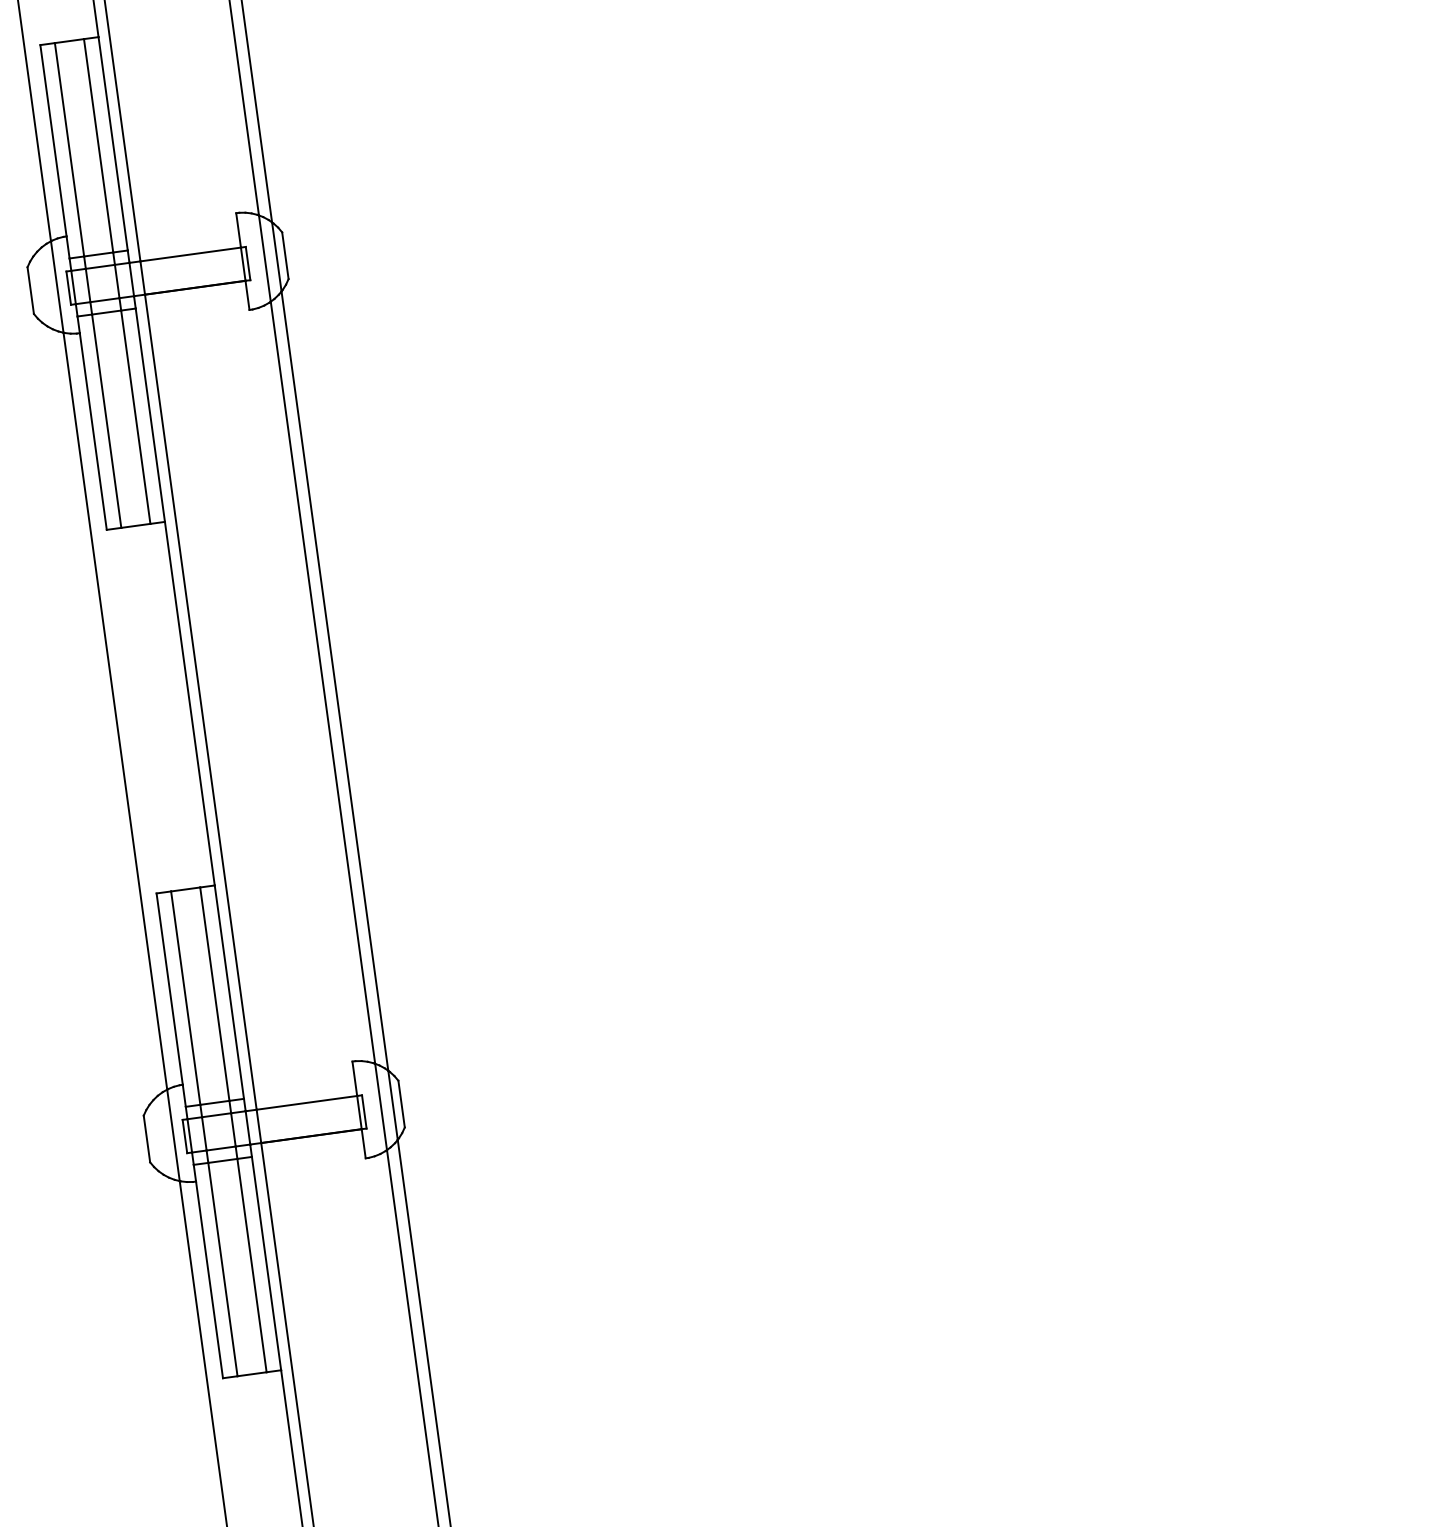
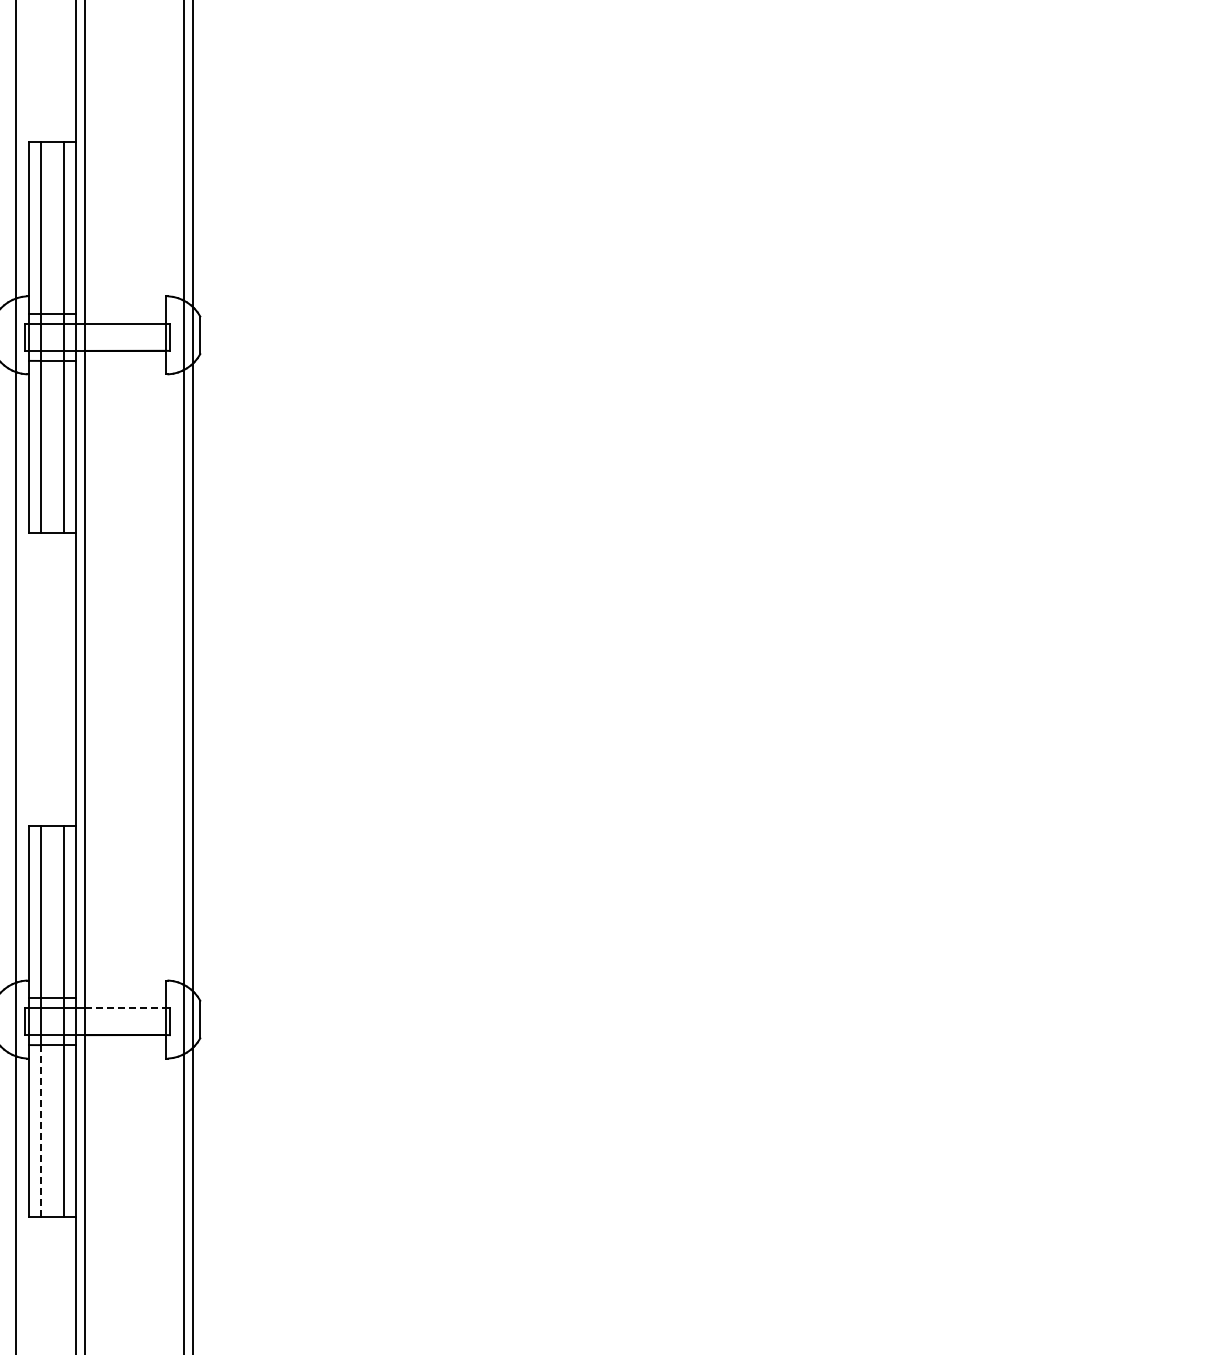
line: (307, 1103) -> (125, 1008), solid -> dashed
line: (222, 1268) -> (40, 1130), solid -> dashed

